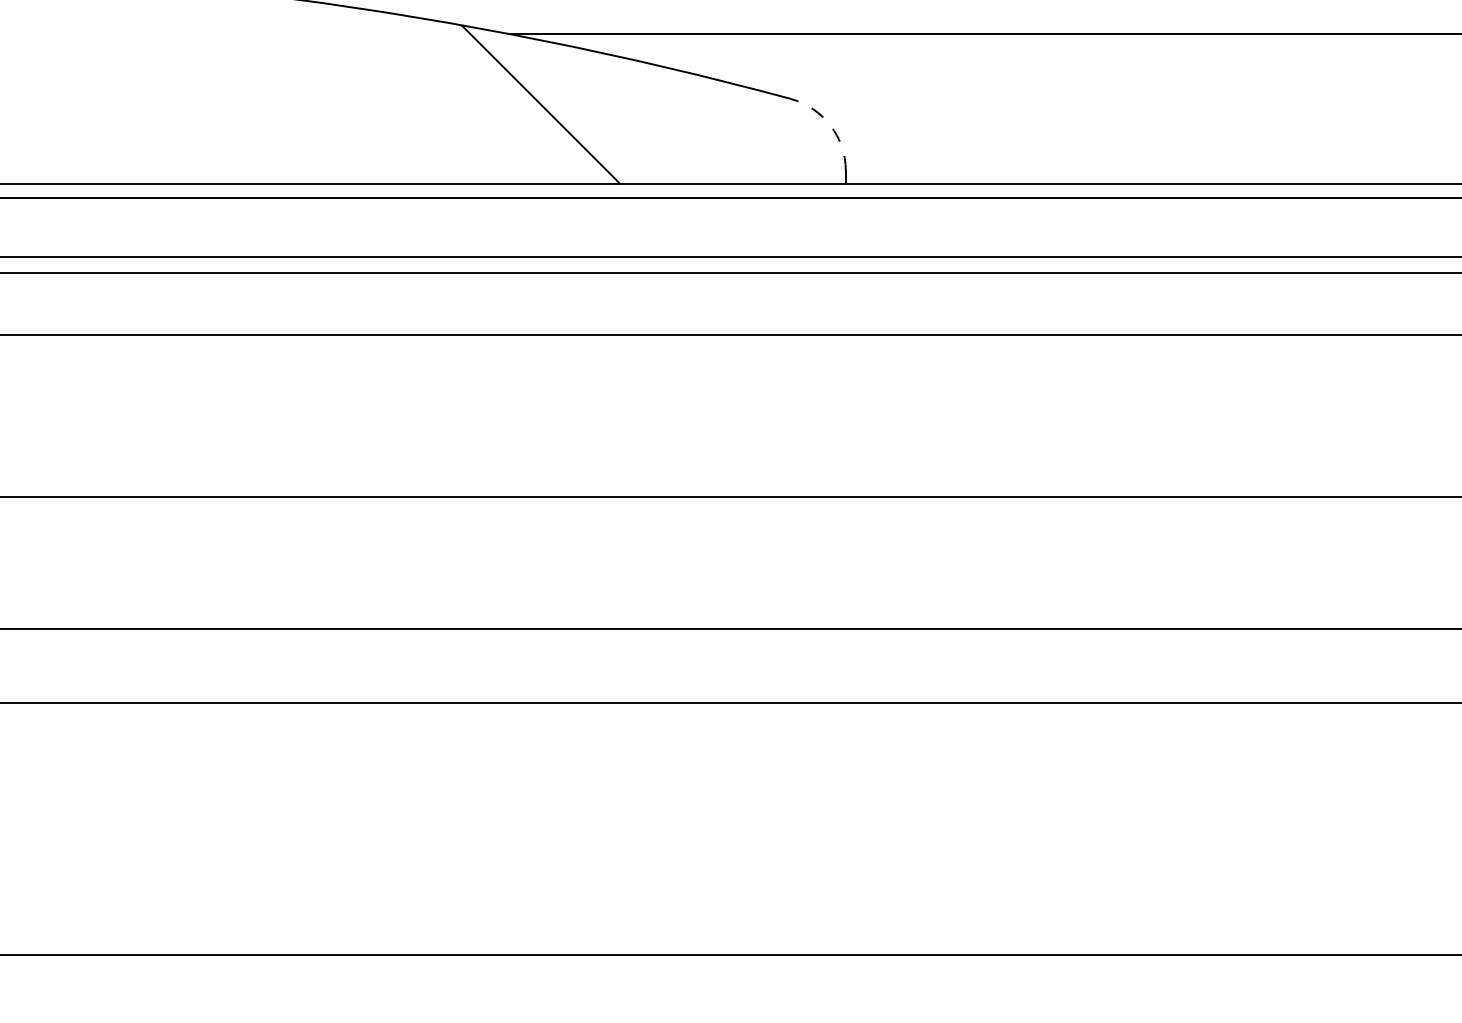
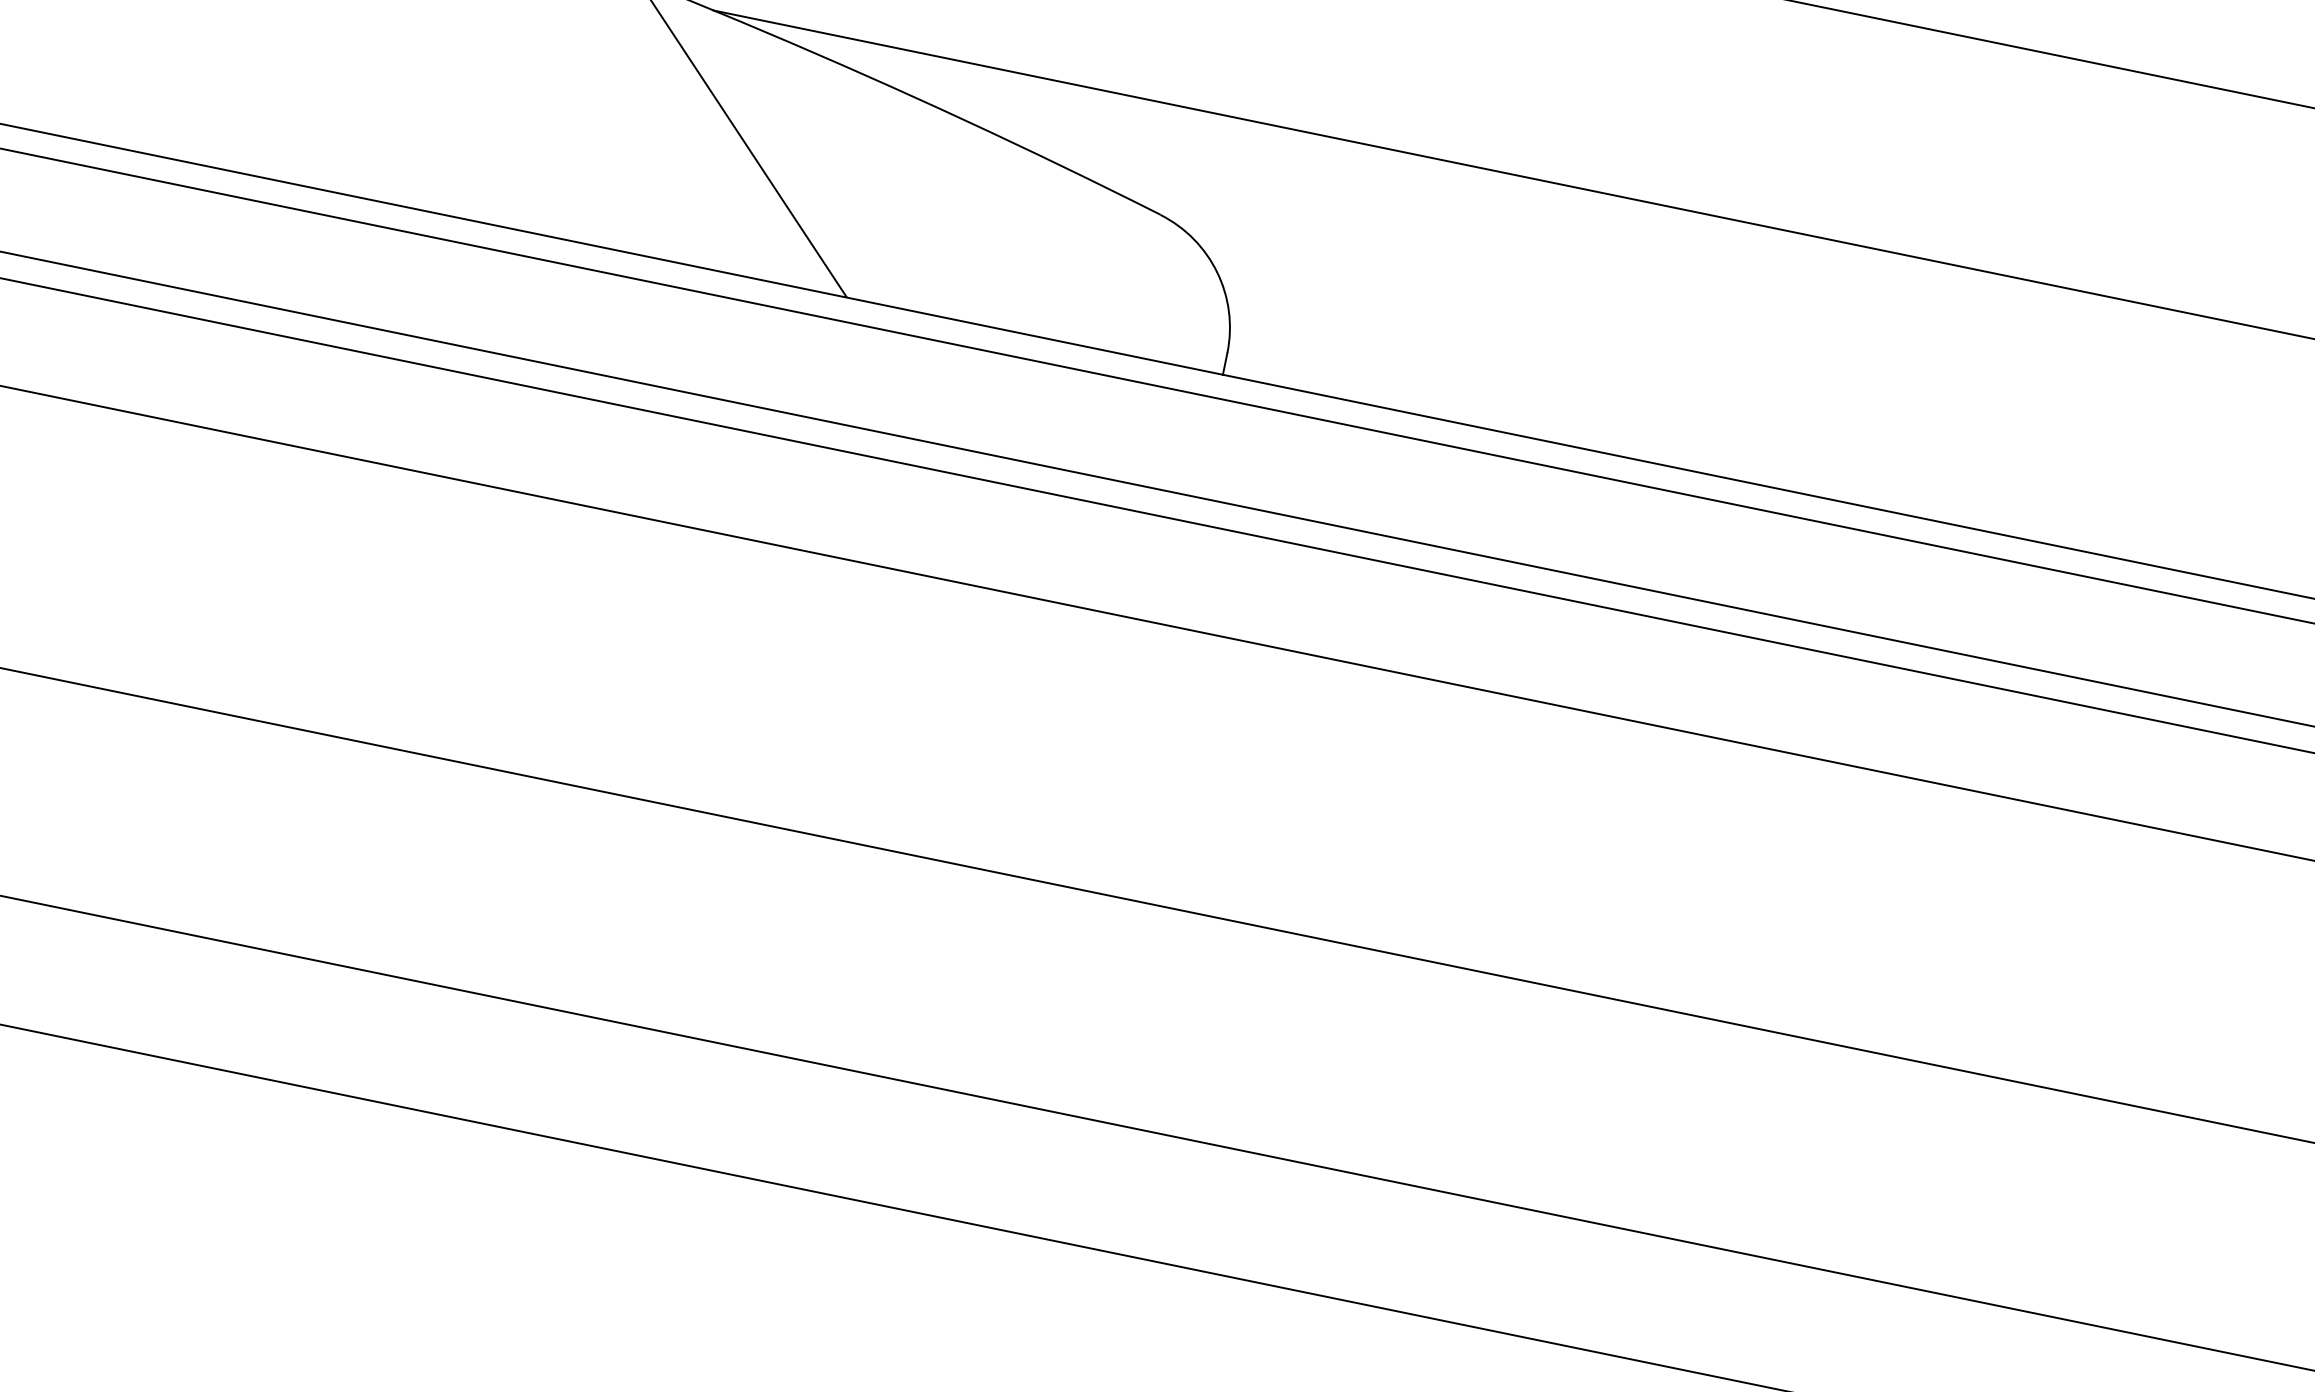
arc: (830, 125) -> (1217, 272), dashed -> solid

